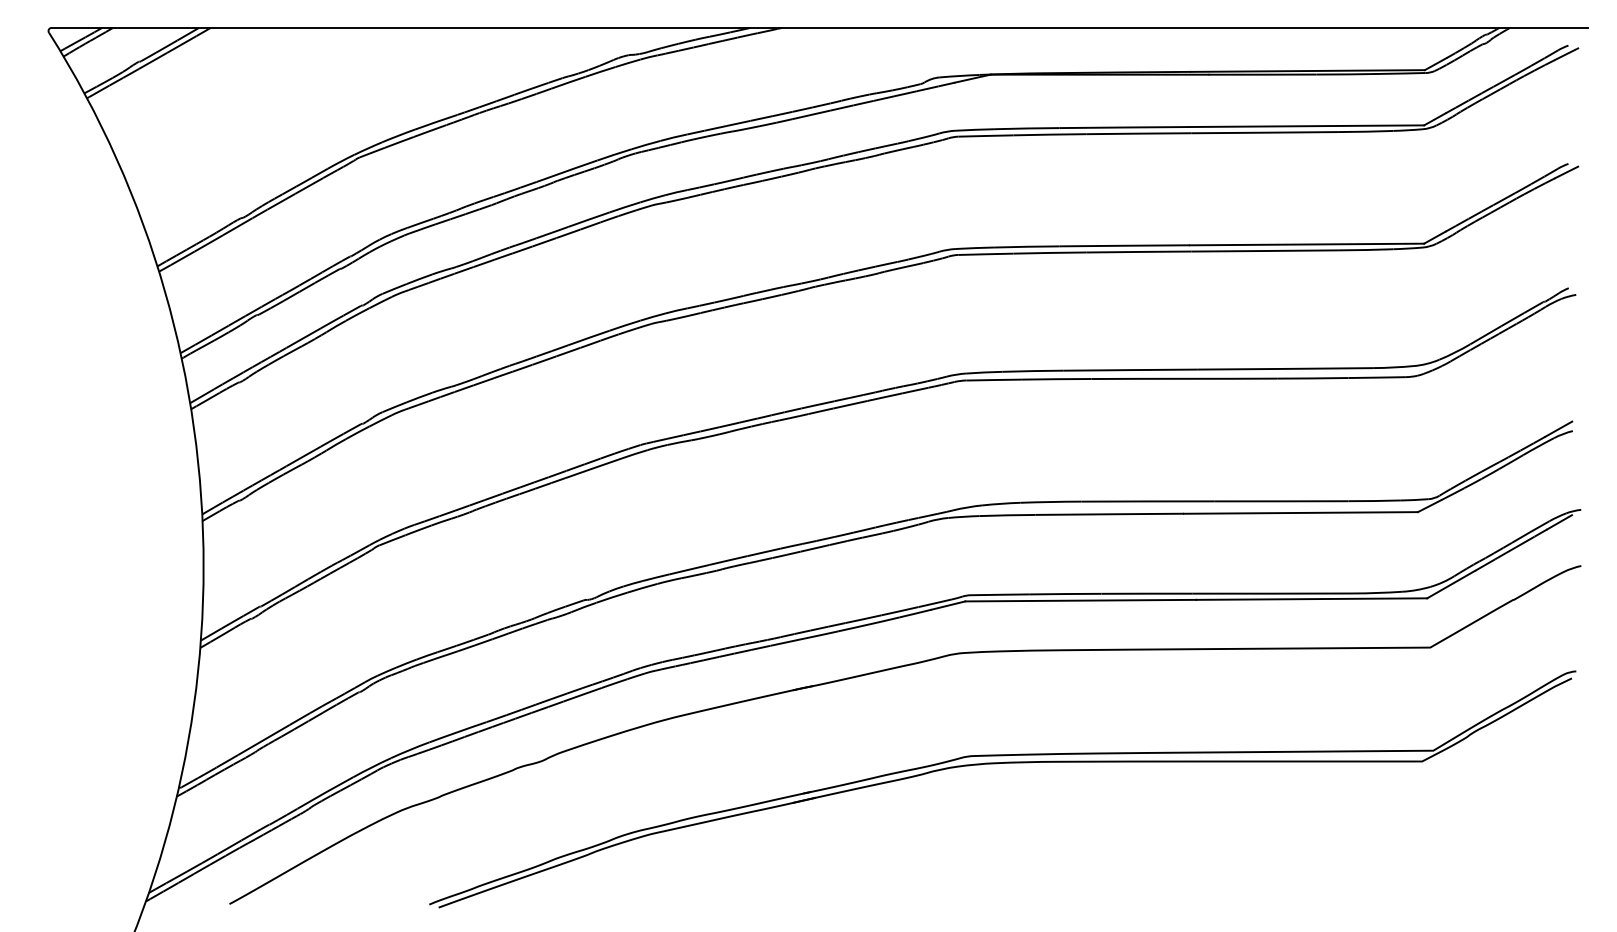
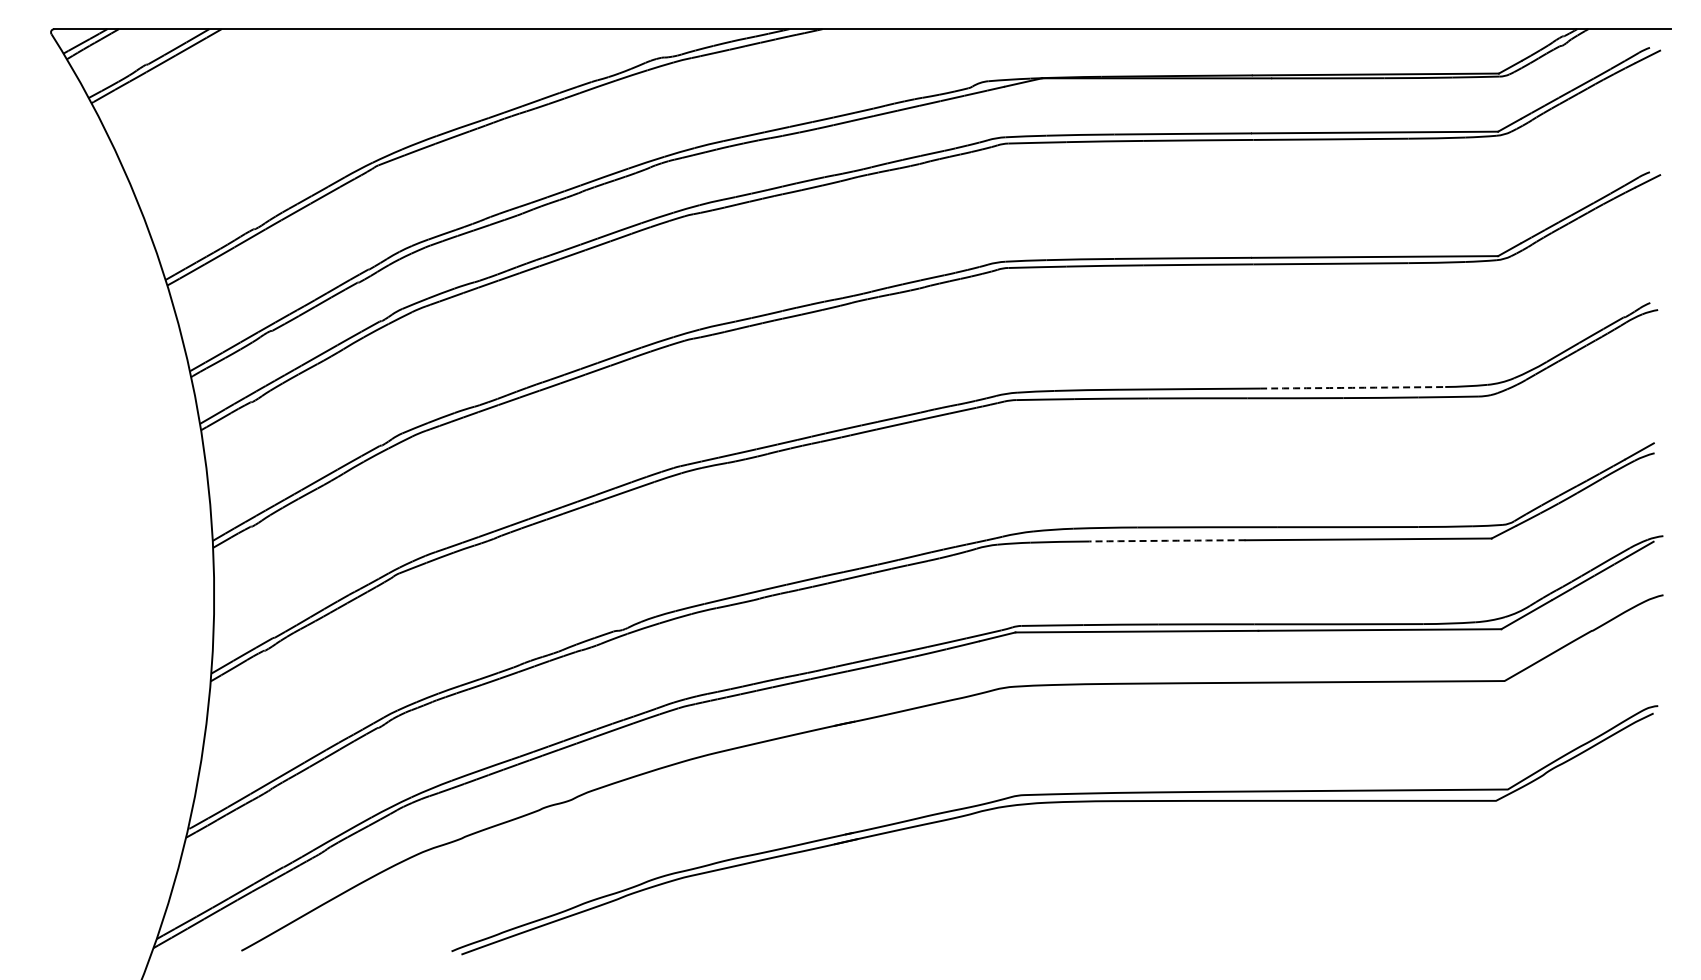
arc: (1285, 368) -> (1352, 387), solid -> dashed
arc: (1109, 514) -> (1167, 540), solid -> dashed

